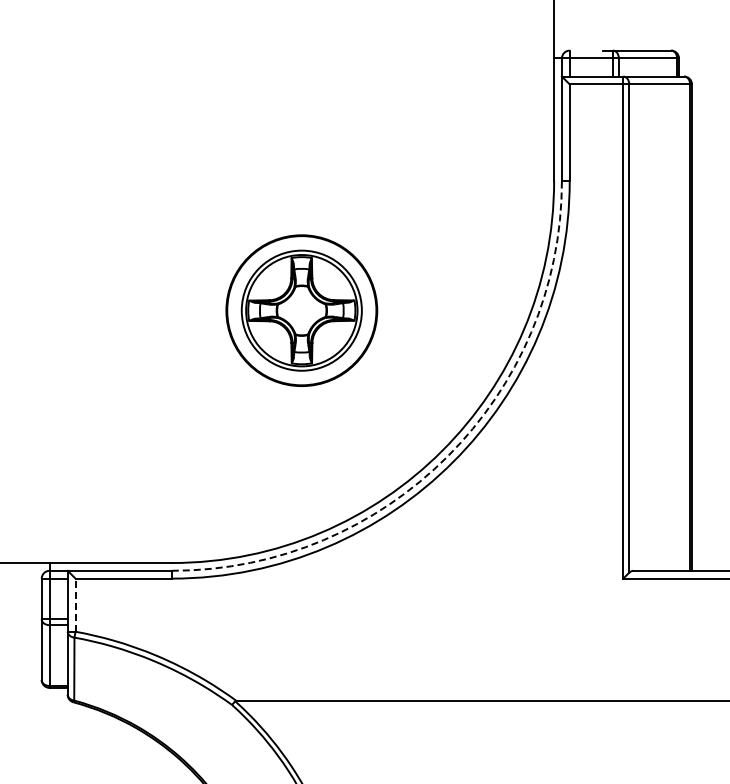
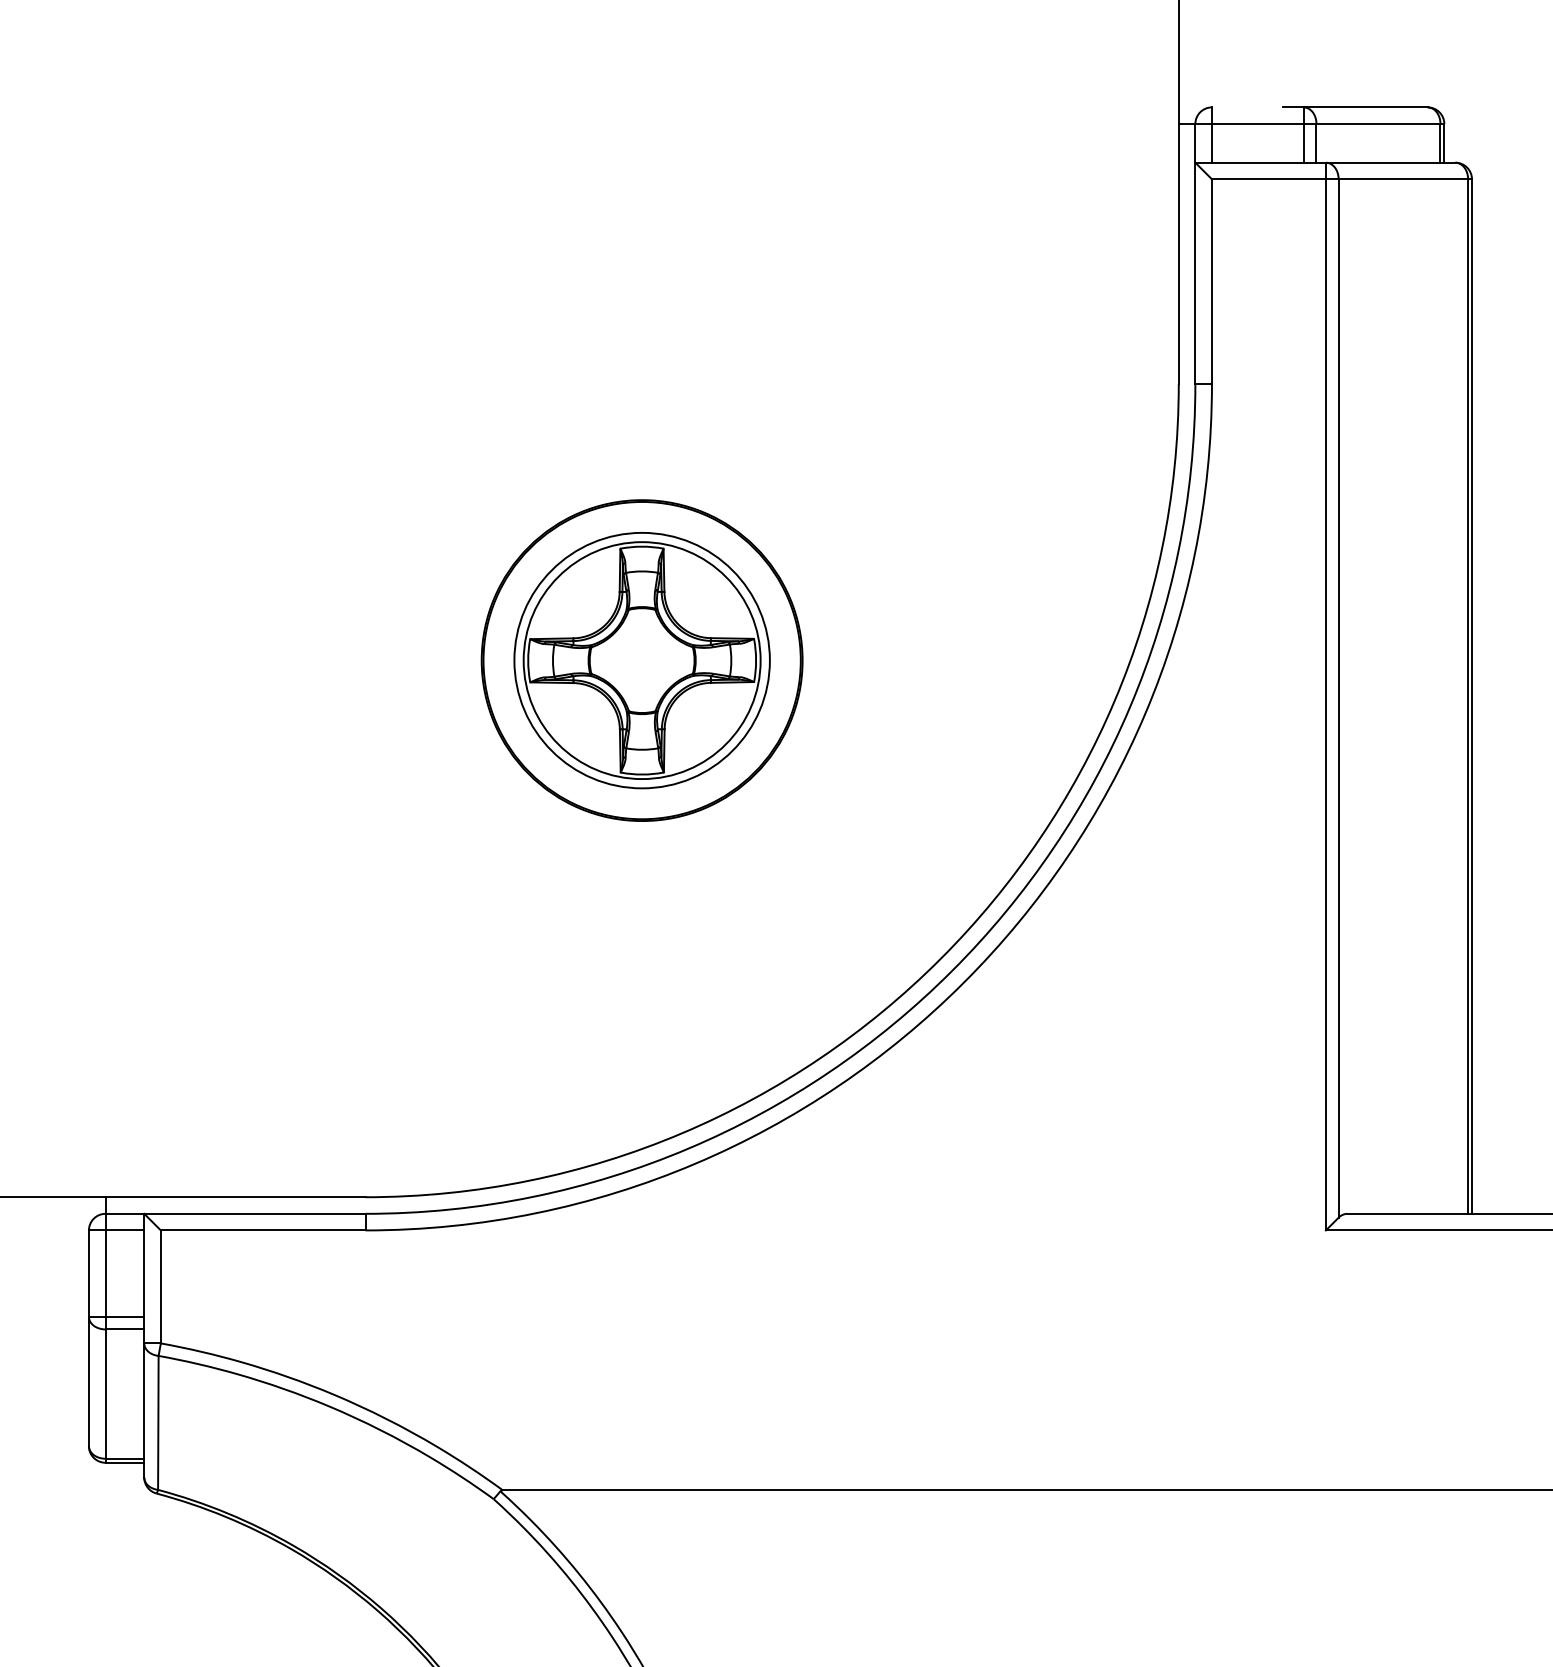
arc: (447, 456) -> (951, 970), dashed -> solid
line: (75, 605) -> (160, 1287), dashed -> solid

